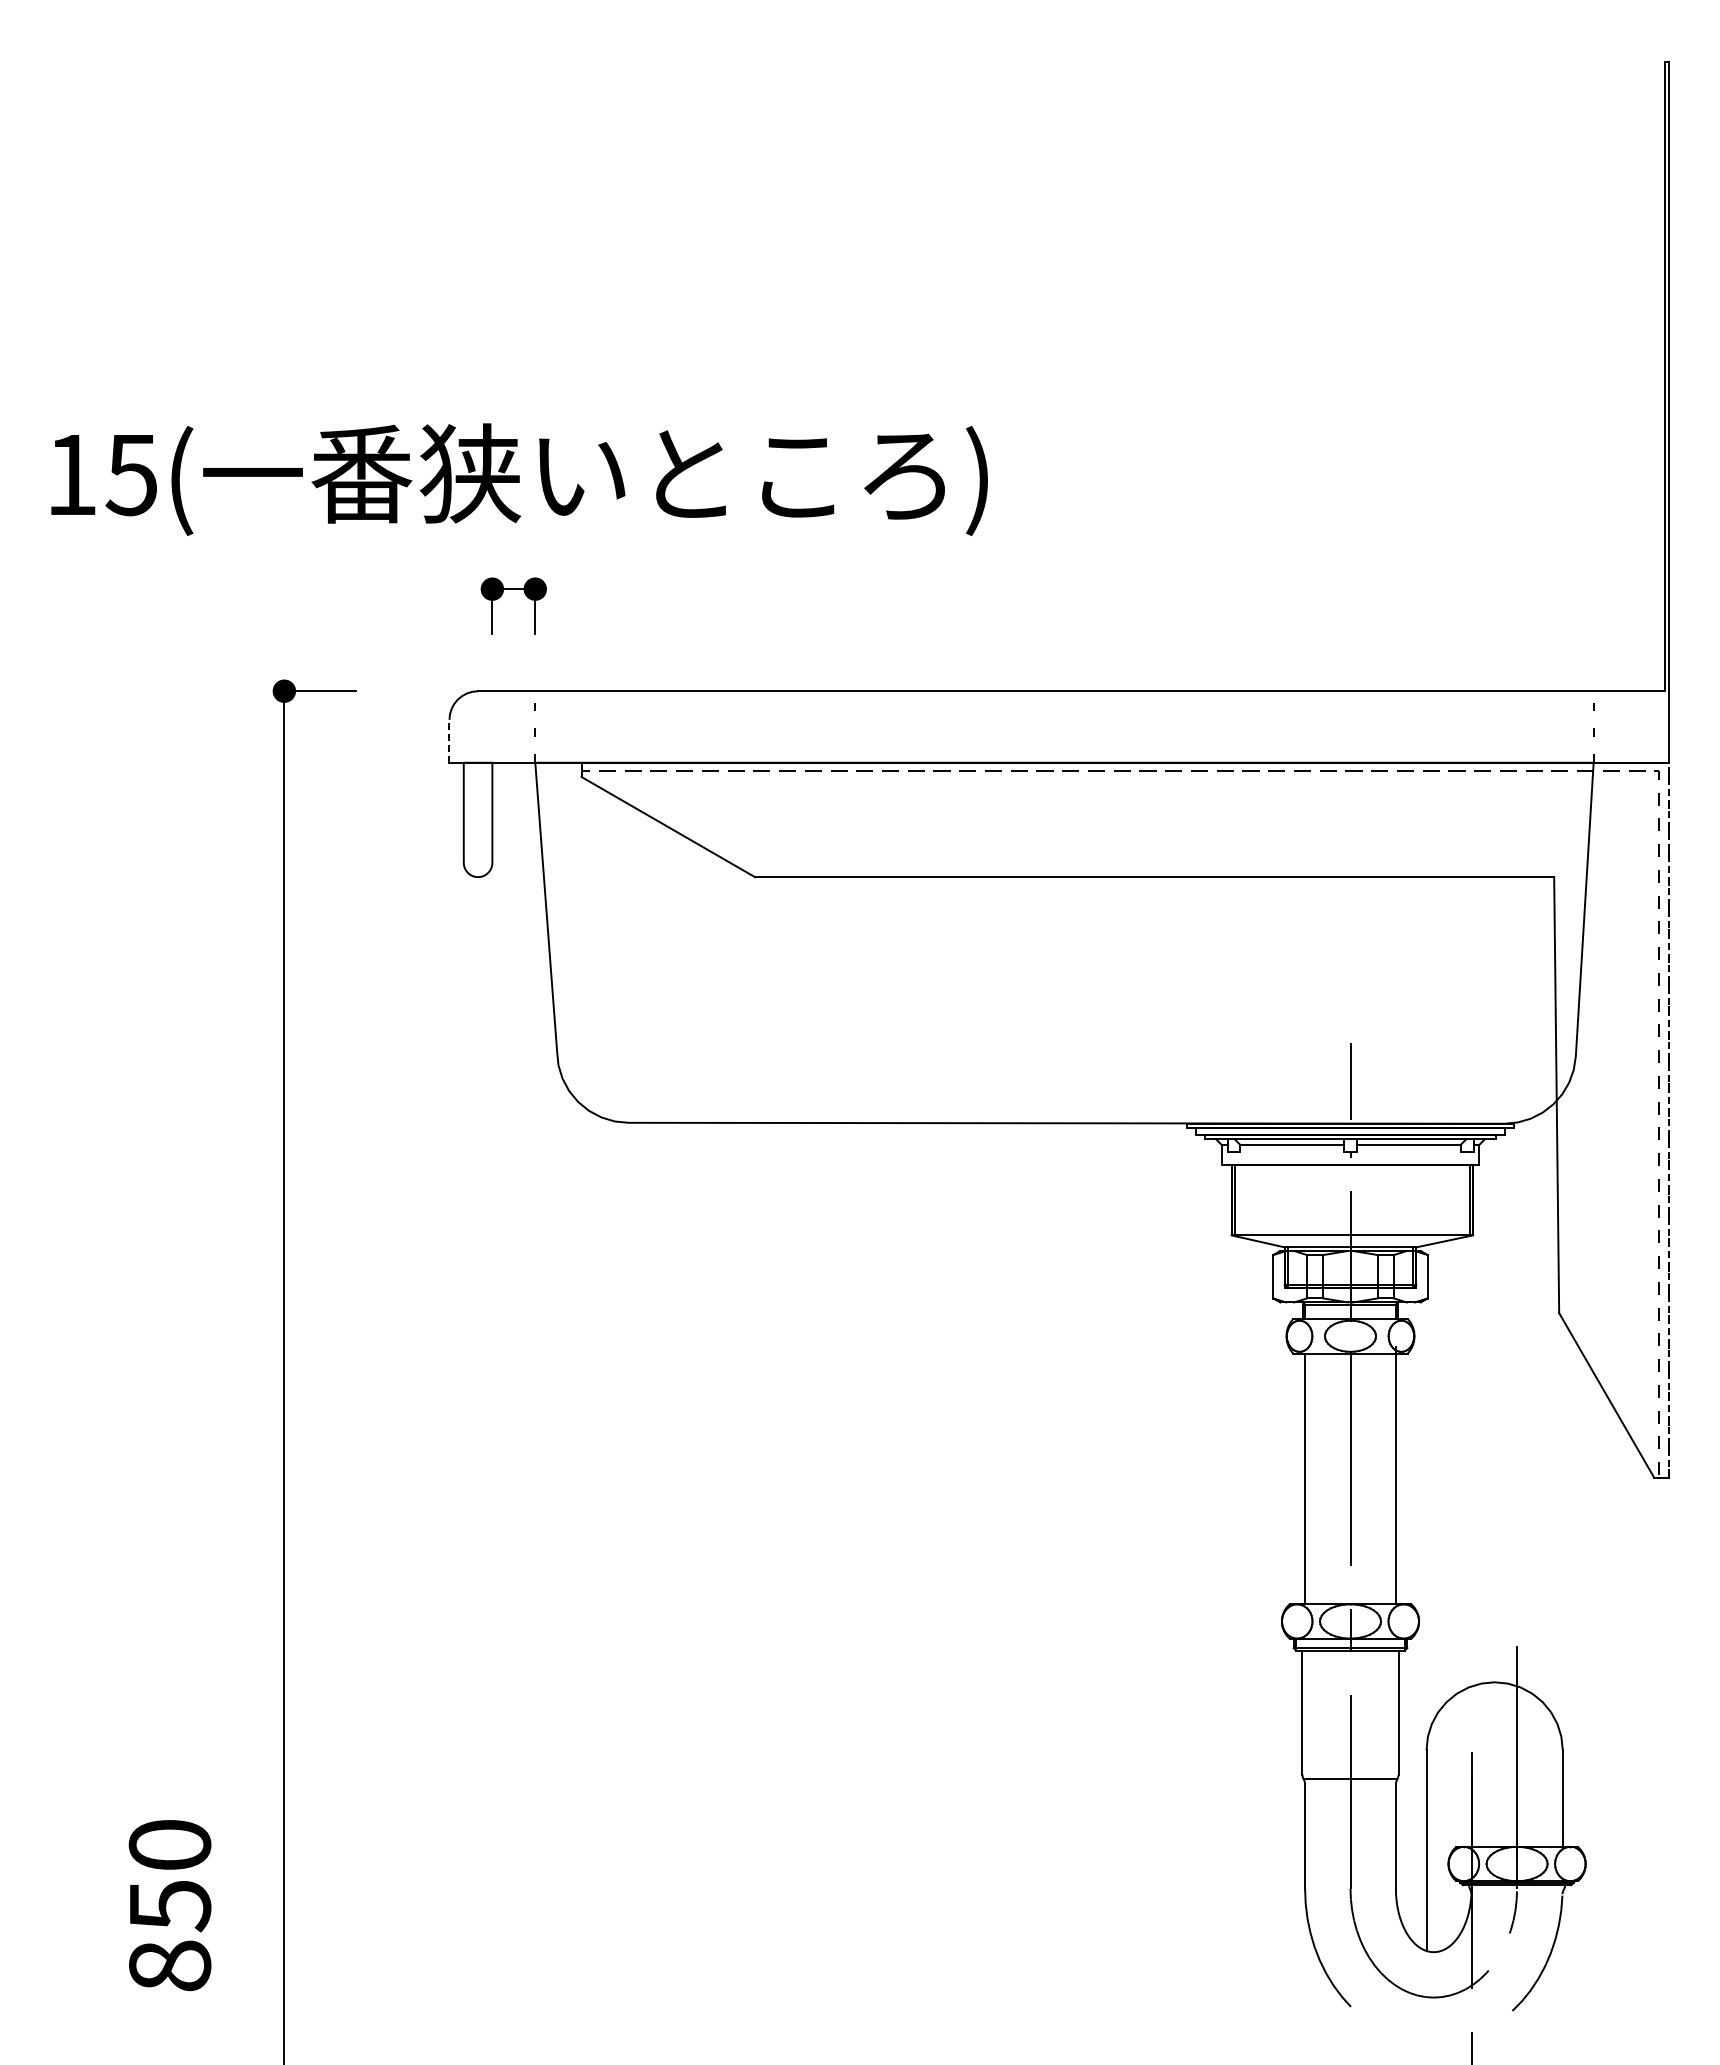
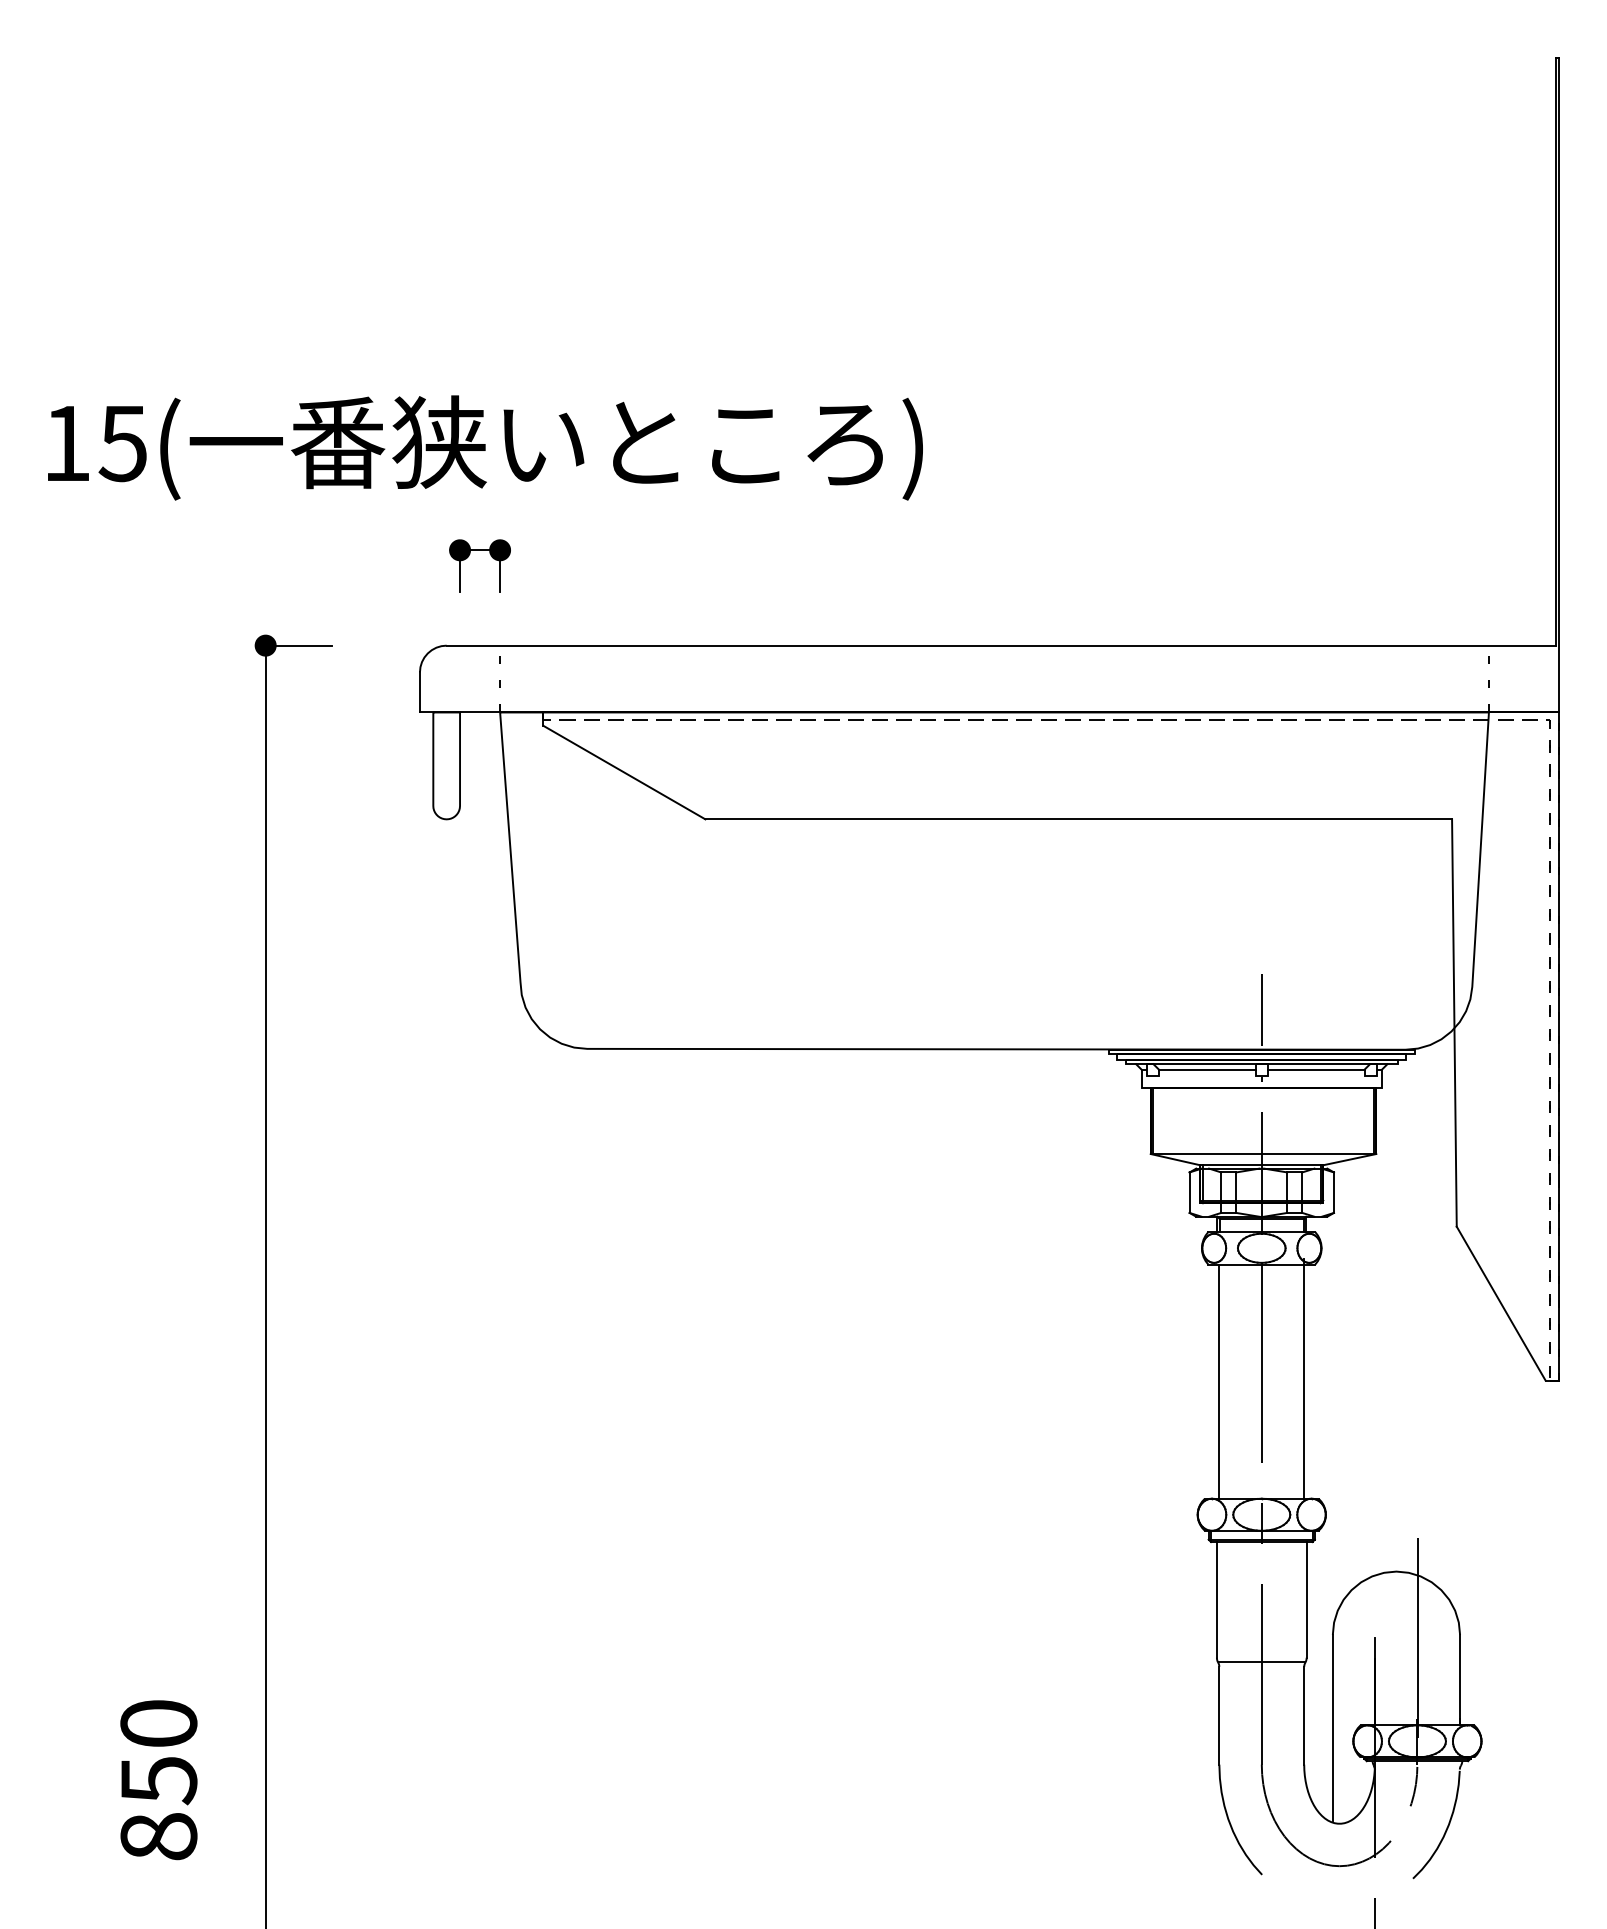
line: (449, 740) -> (419, 691), dashed -> solid
line: (1668, 1120) -> (1558, 1046), dashed -> solid

